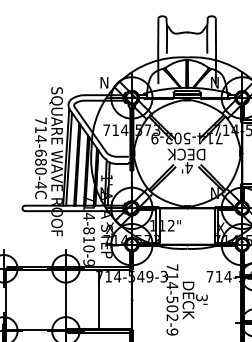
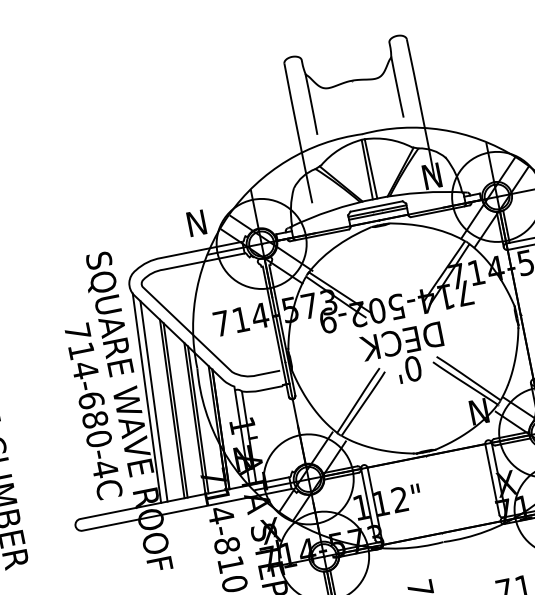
text: (188, 167) -> (411, 368), 4' -> 0'

